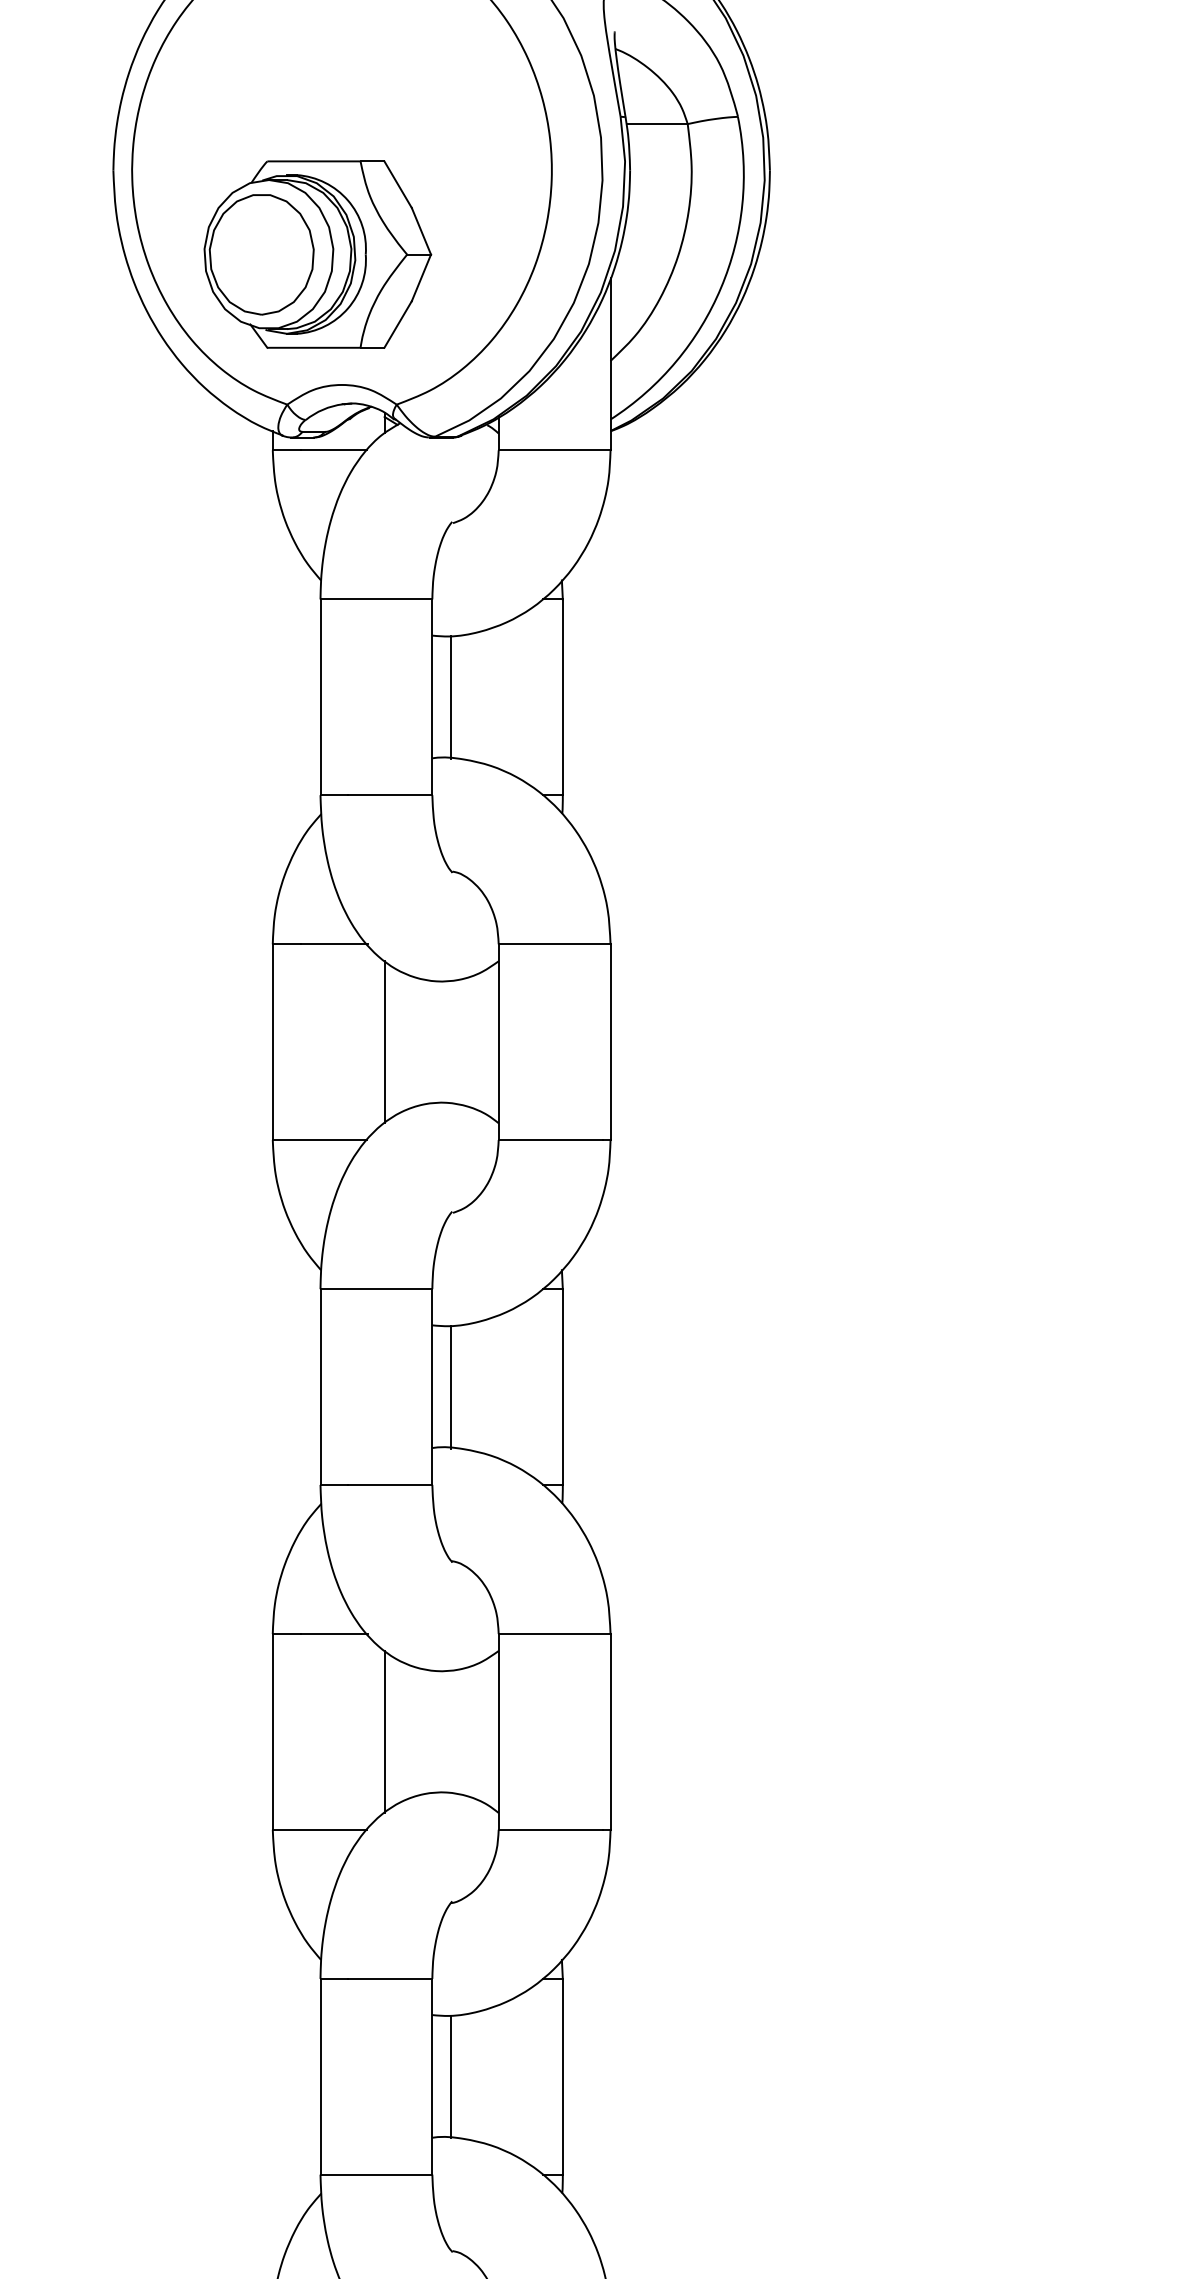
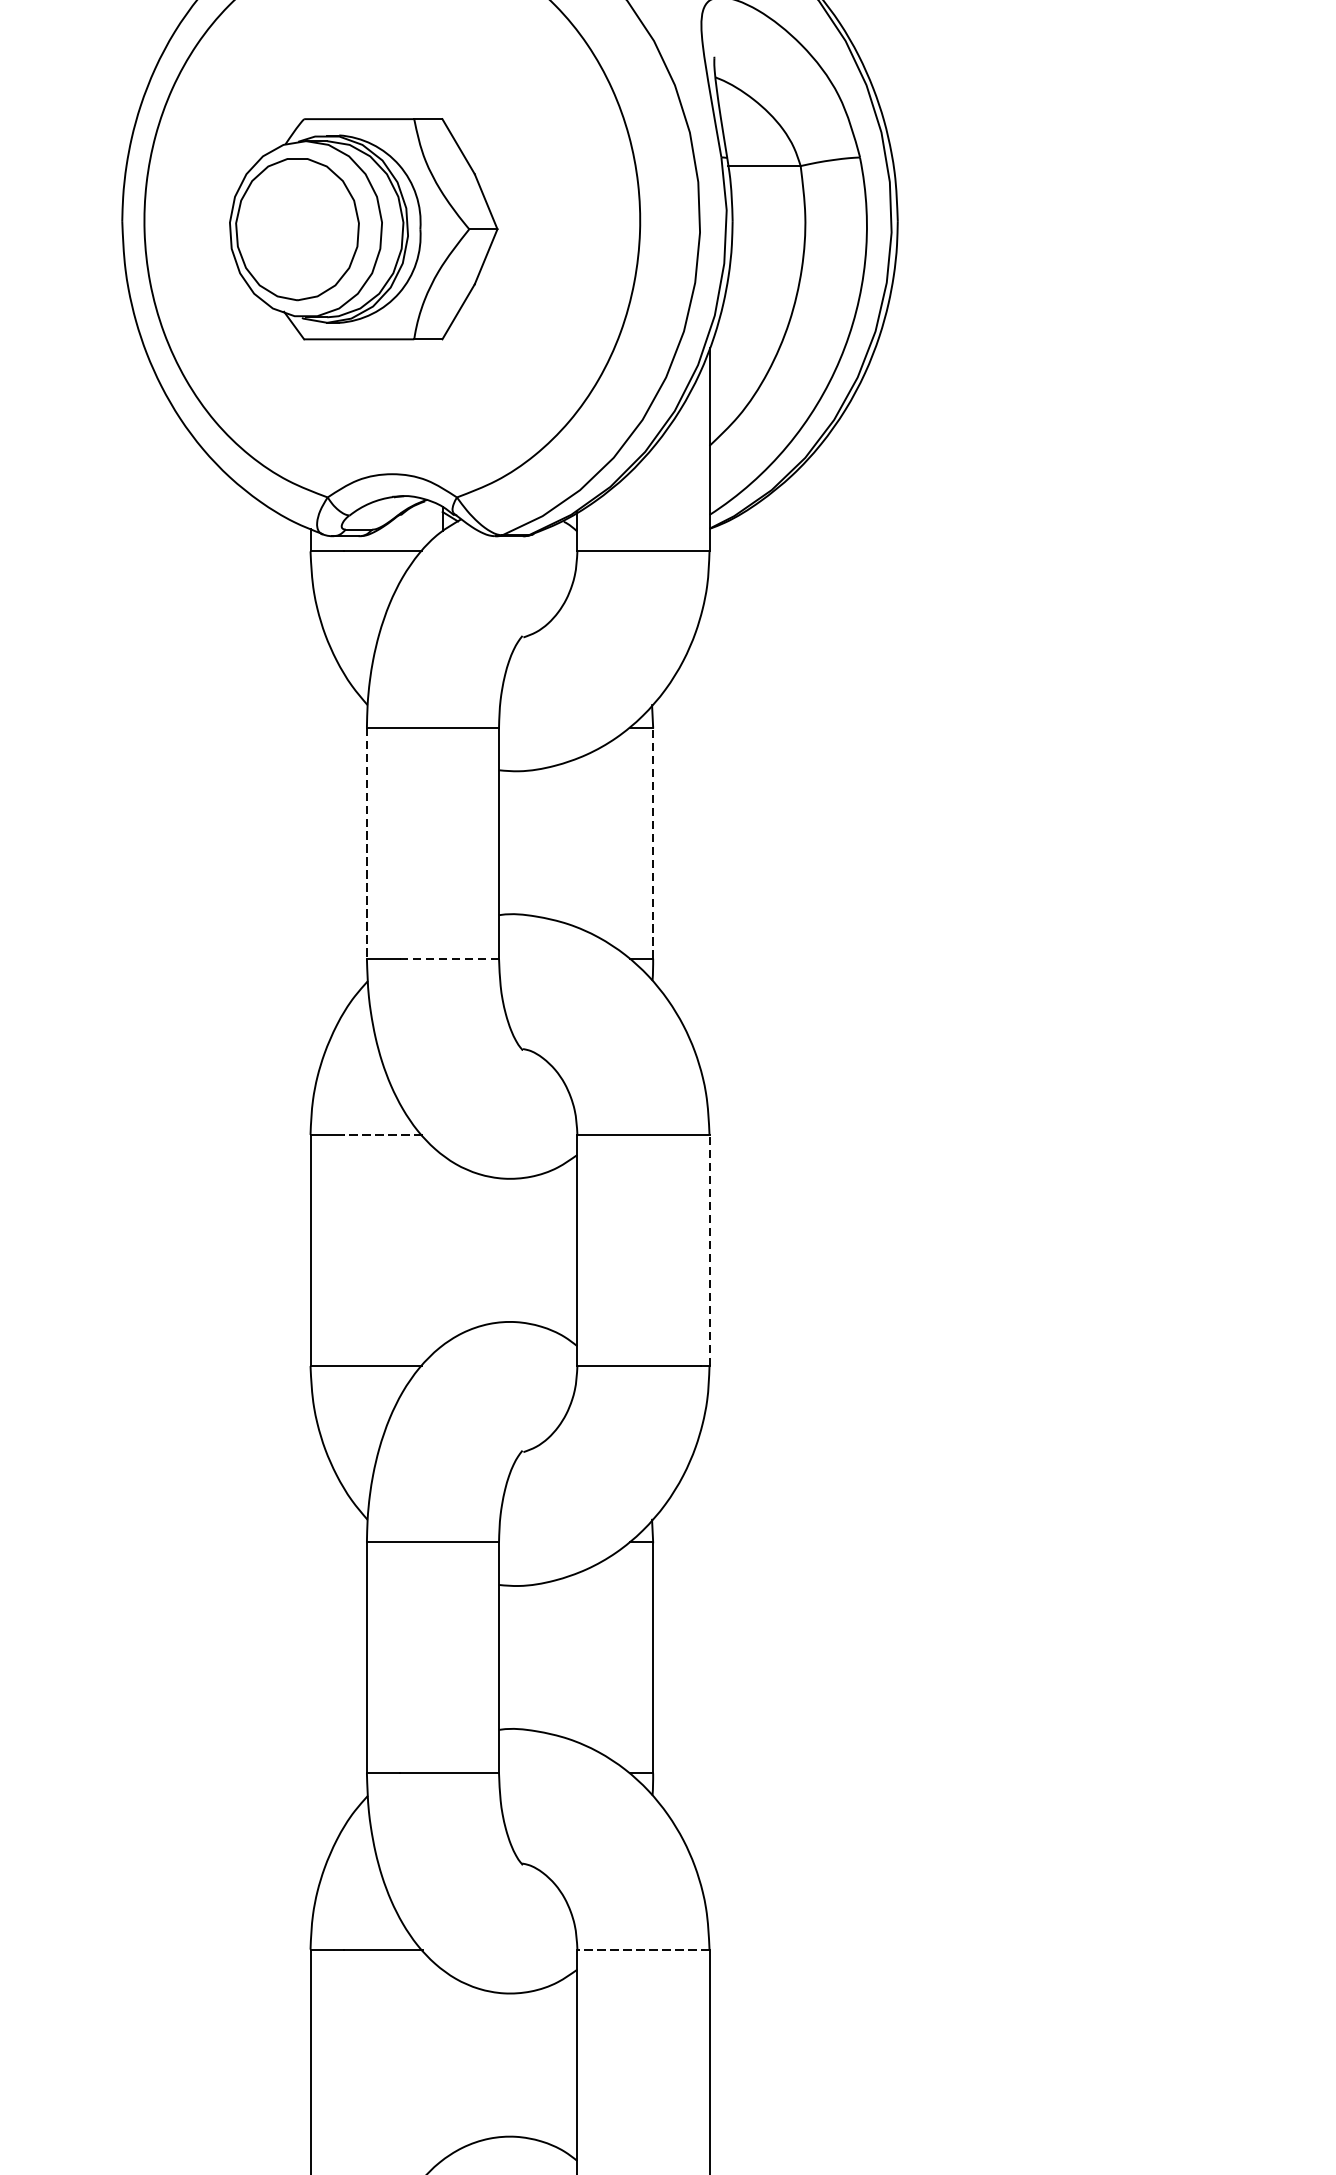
part: (317, 254) -> (363, 229), moved
line: (320, 697) -> (366, 843), solid -> dashed
line: (450, 697) -> (520, 843), removed
line: (562, 697) -> (652, 843), solid -> dashed
line: (390, 795) -> (449, 959), solid -> dashed
line: (333, 944) -> (382, 1135), solid -> dashed
line: (384, 1041) -> (442, 1249), removed
line: (610, 1042) -> (709, 1250), solid -> dashed
line: (450, 1386) -> (520, 1657), removed
line: (554, 1634) -> (643, 1950), solid -> dashed
line: (384, 1731) -> (442, 2064), removed

